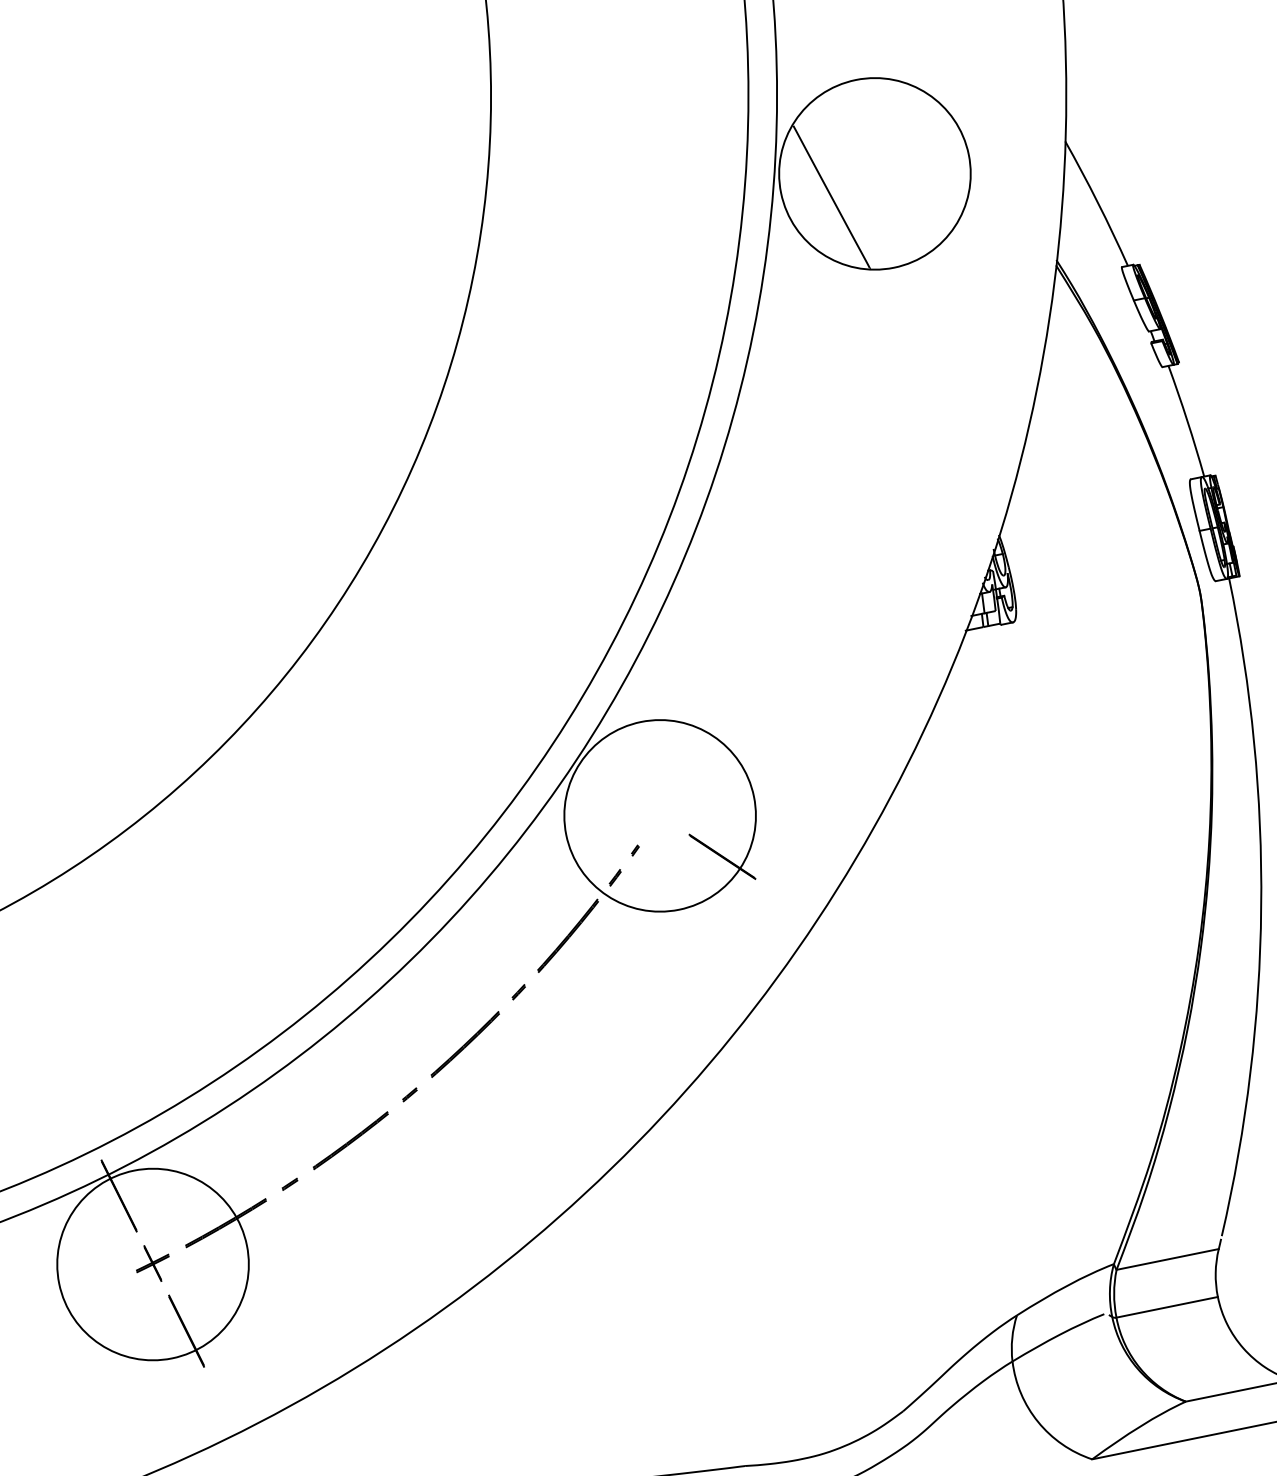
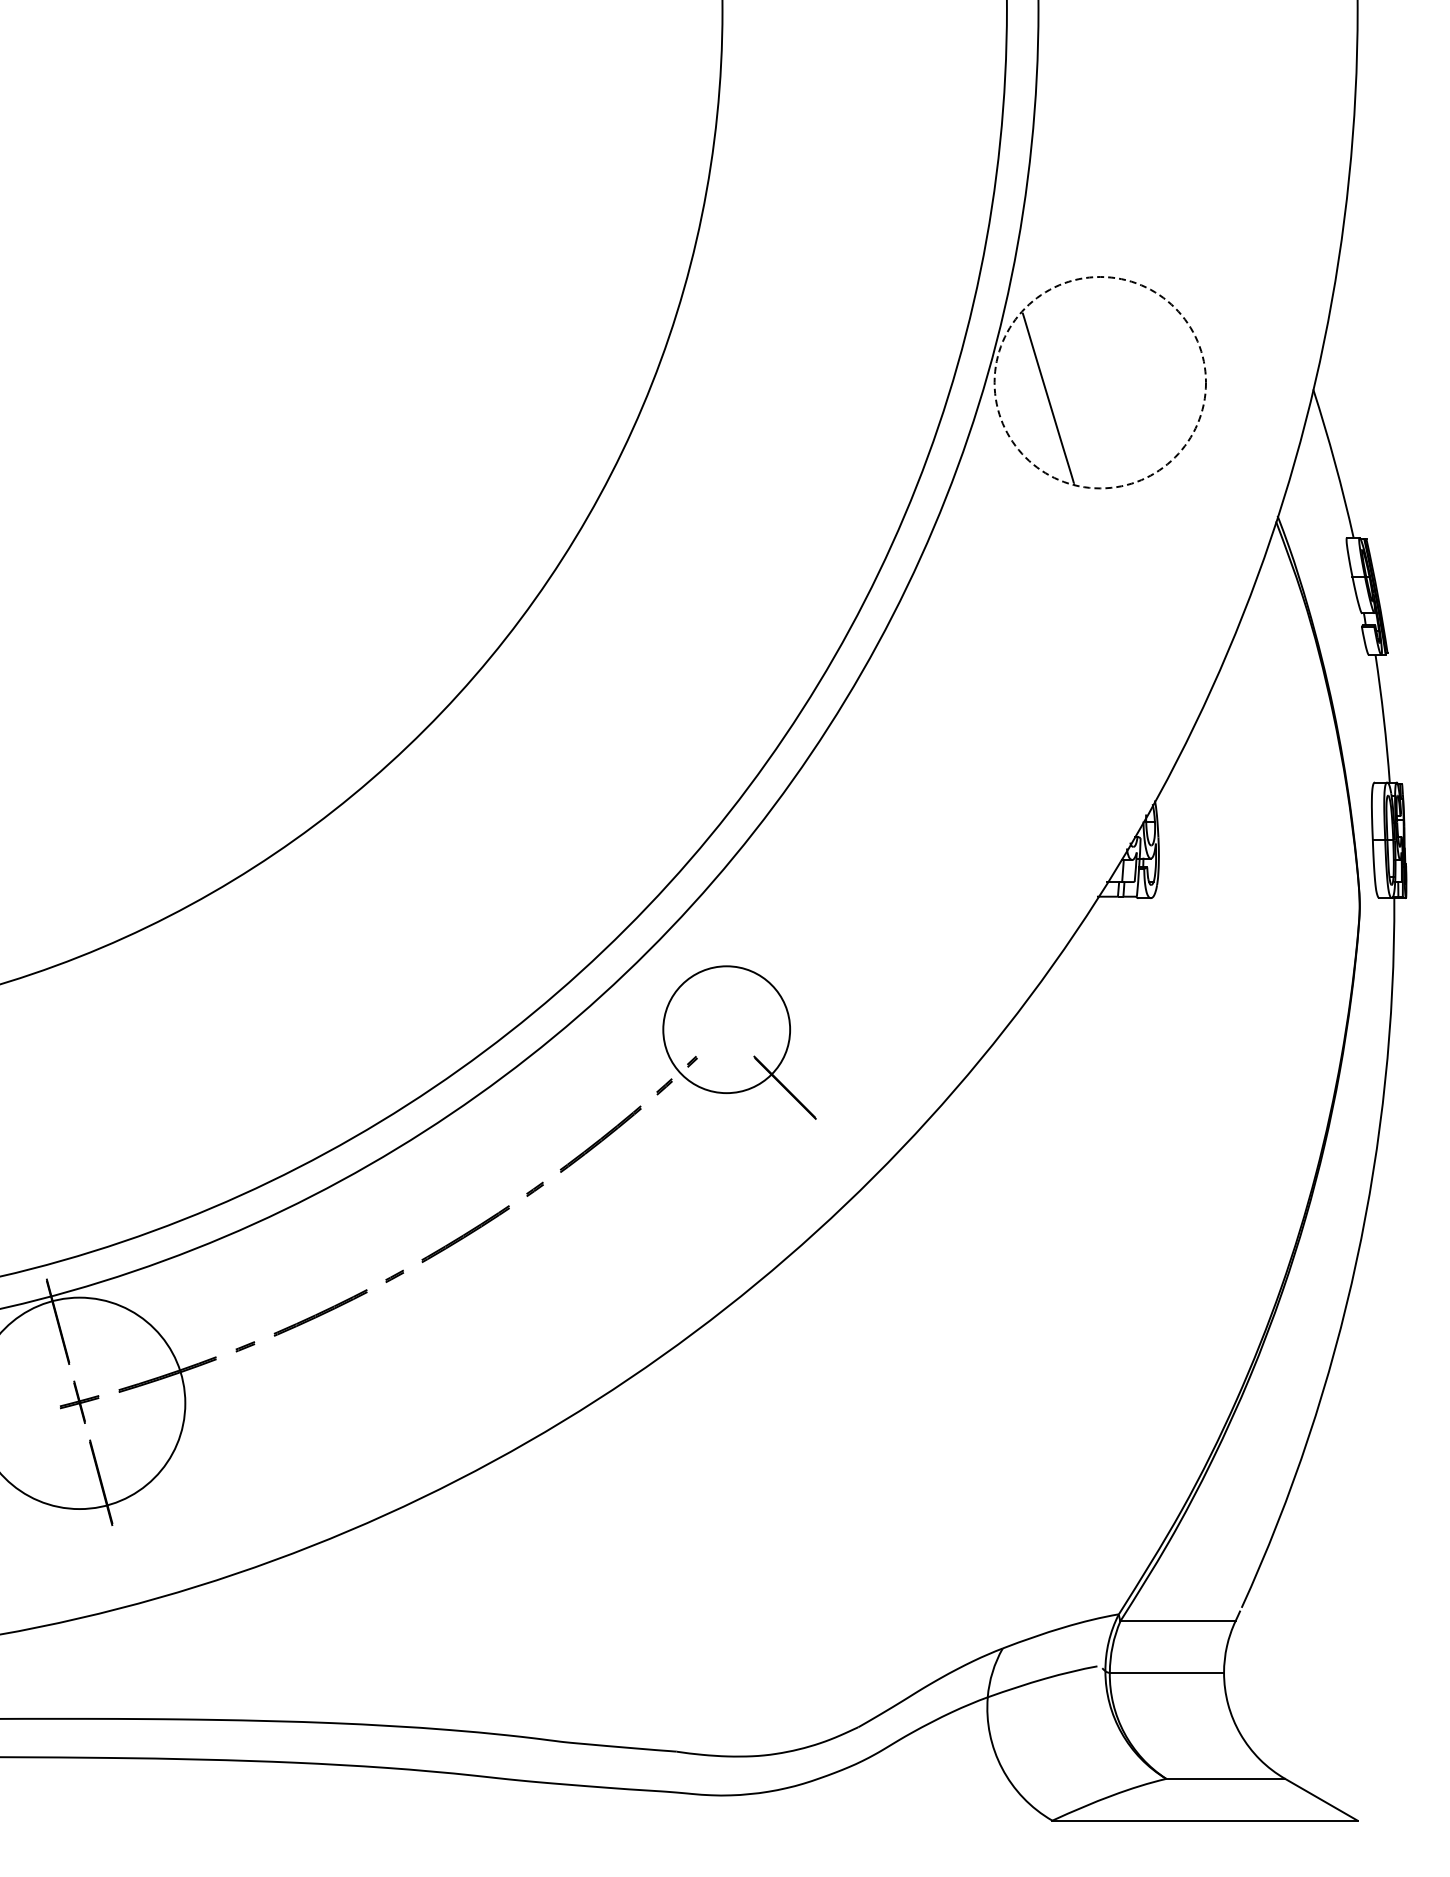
circle: (875, 173) -> (1100, 382), solid -> dashed
circle: (659, 815) -> (726, 1029), size x0.6

